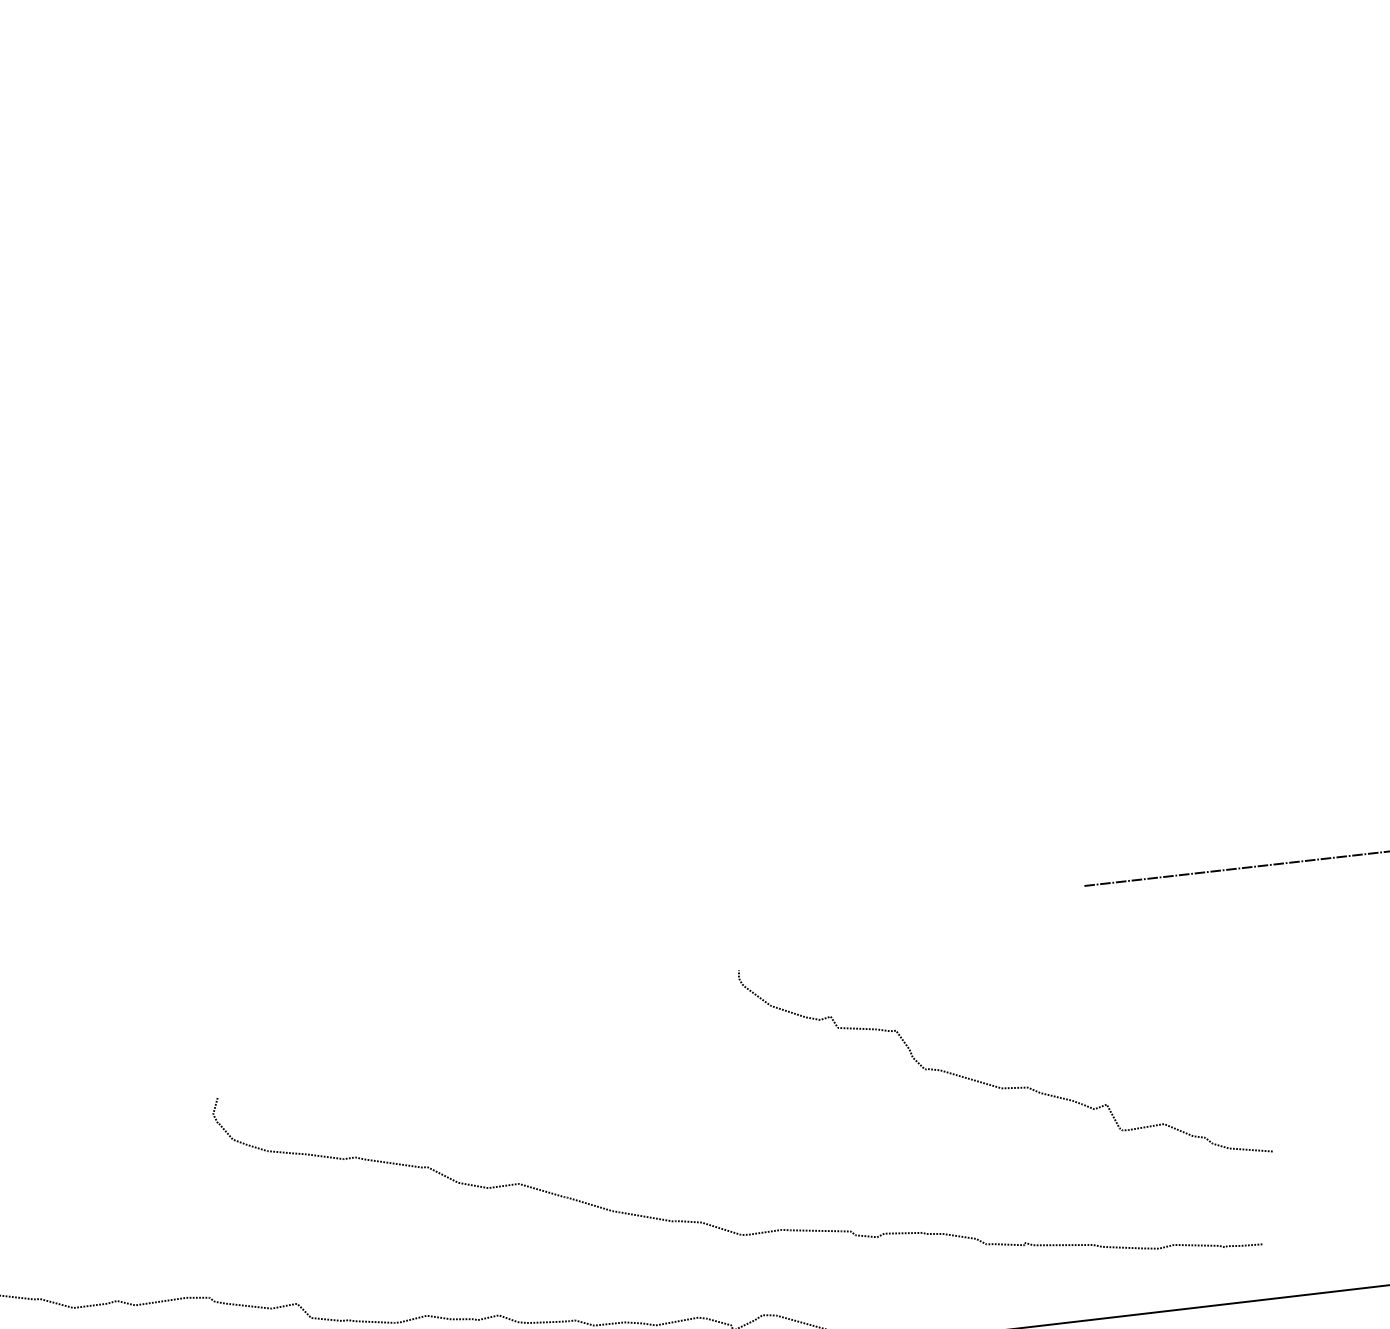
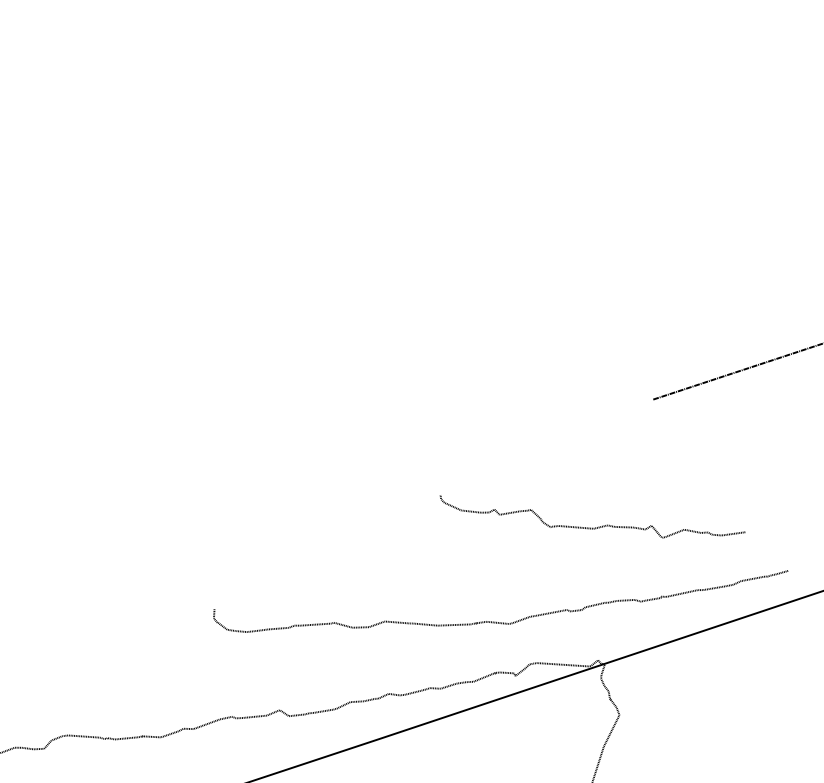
curve: (999, 1085) -> (592, 527), moved

